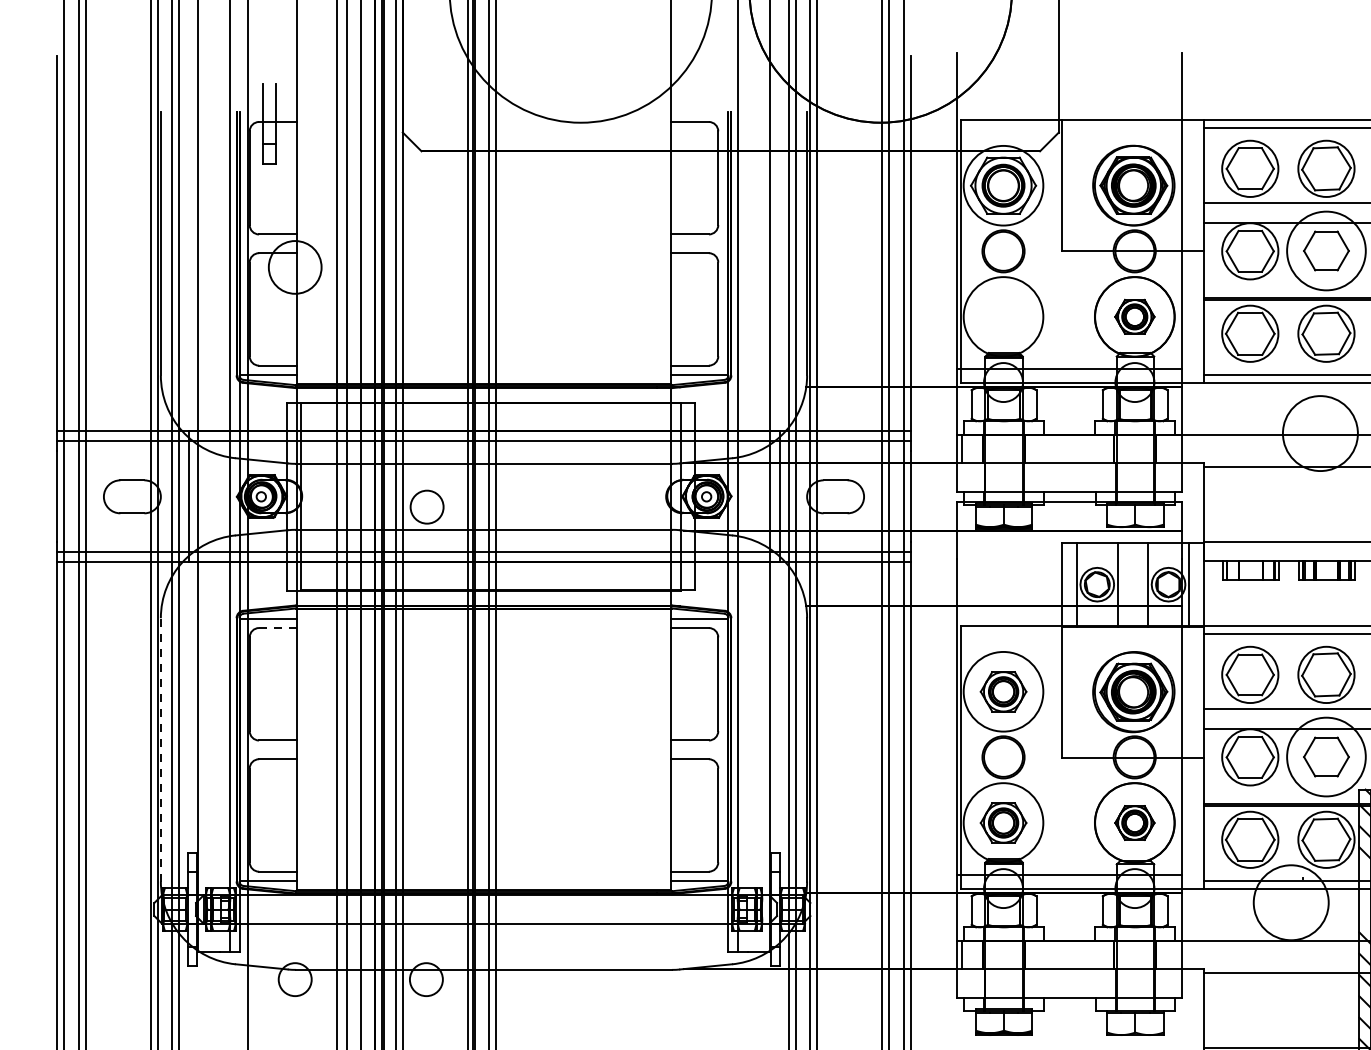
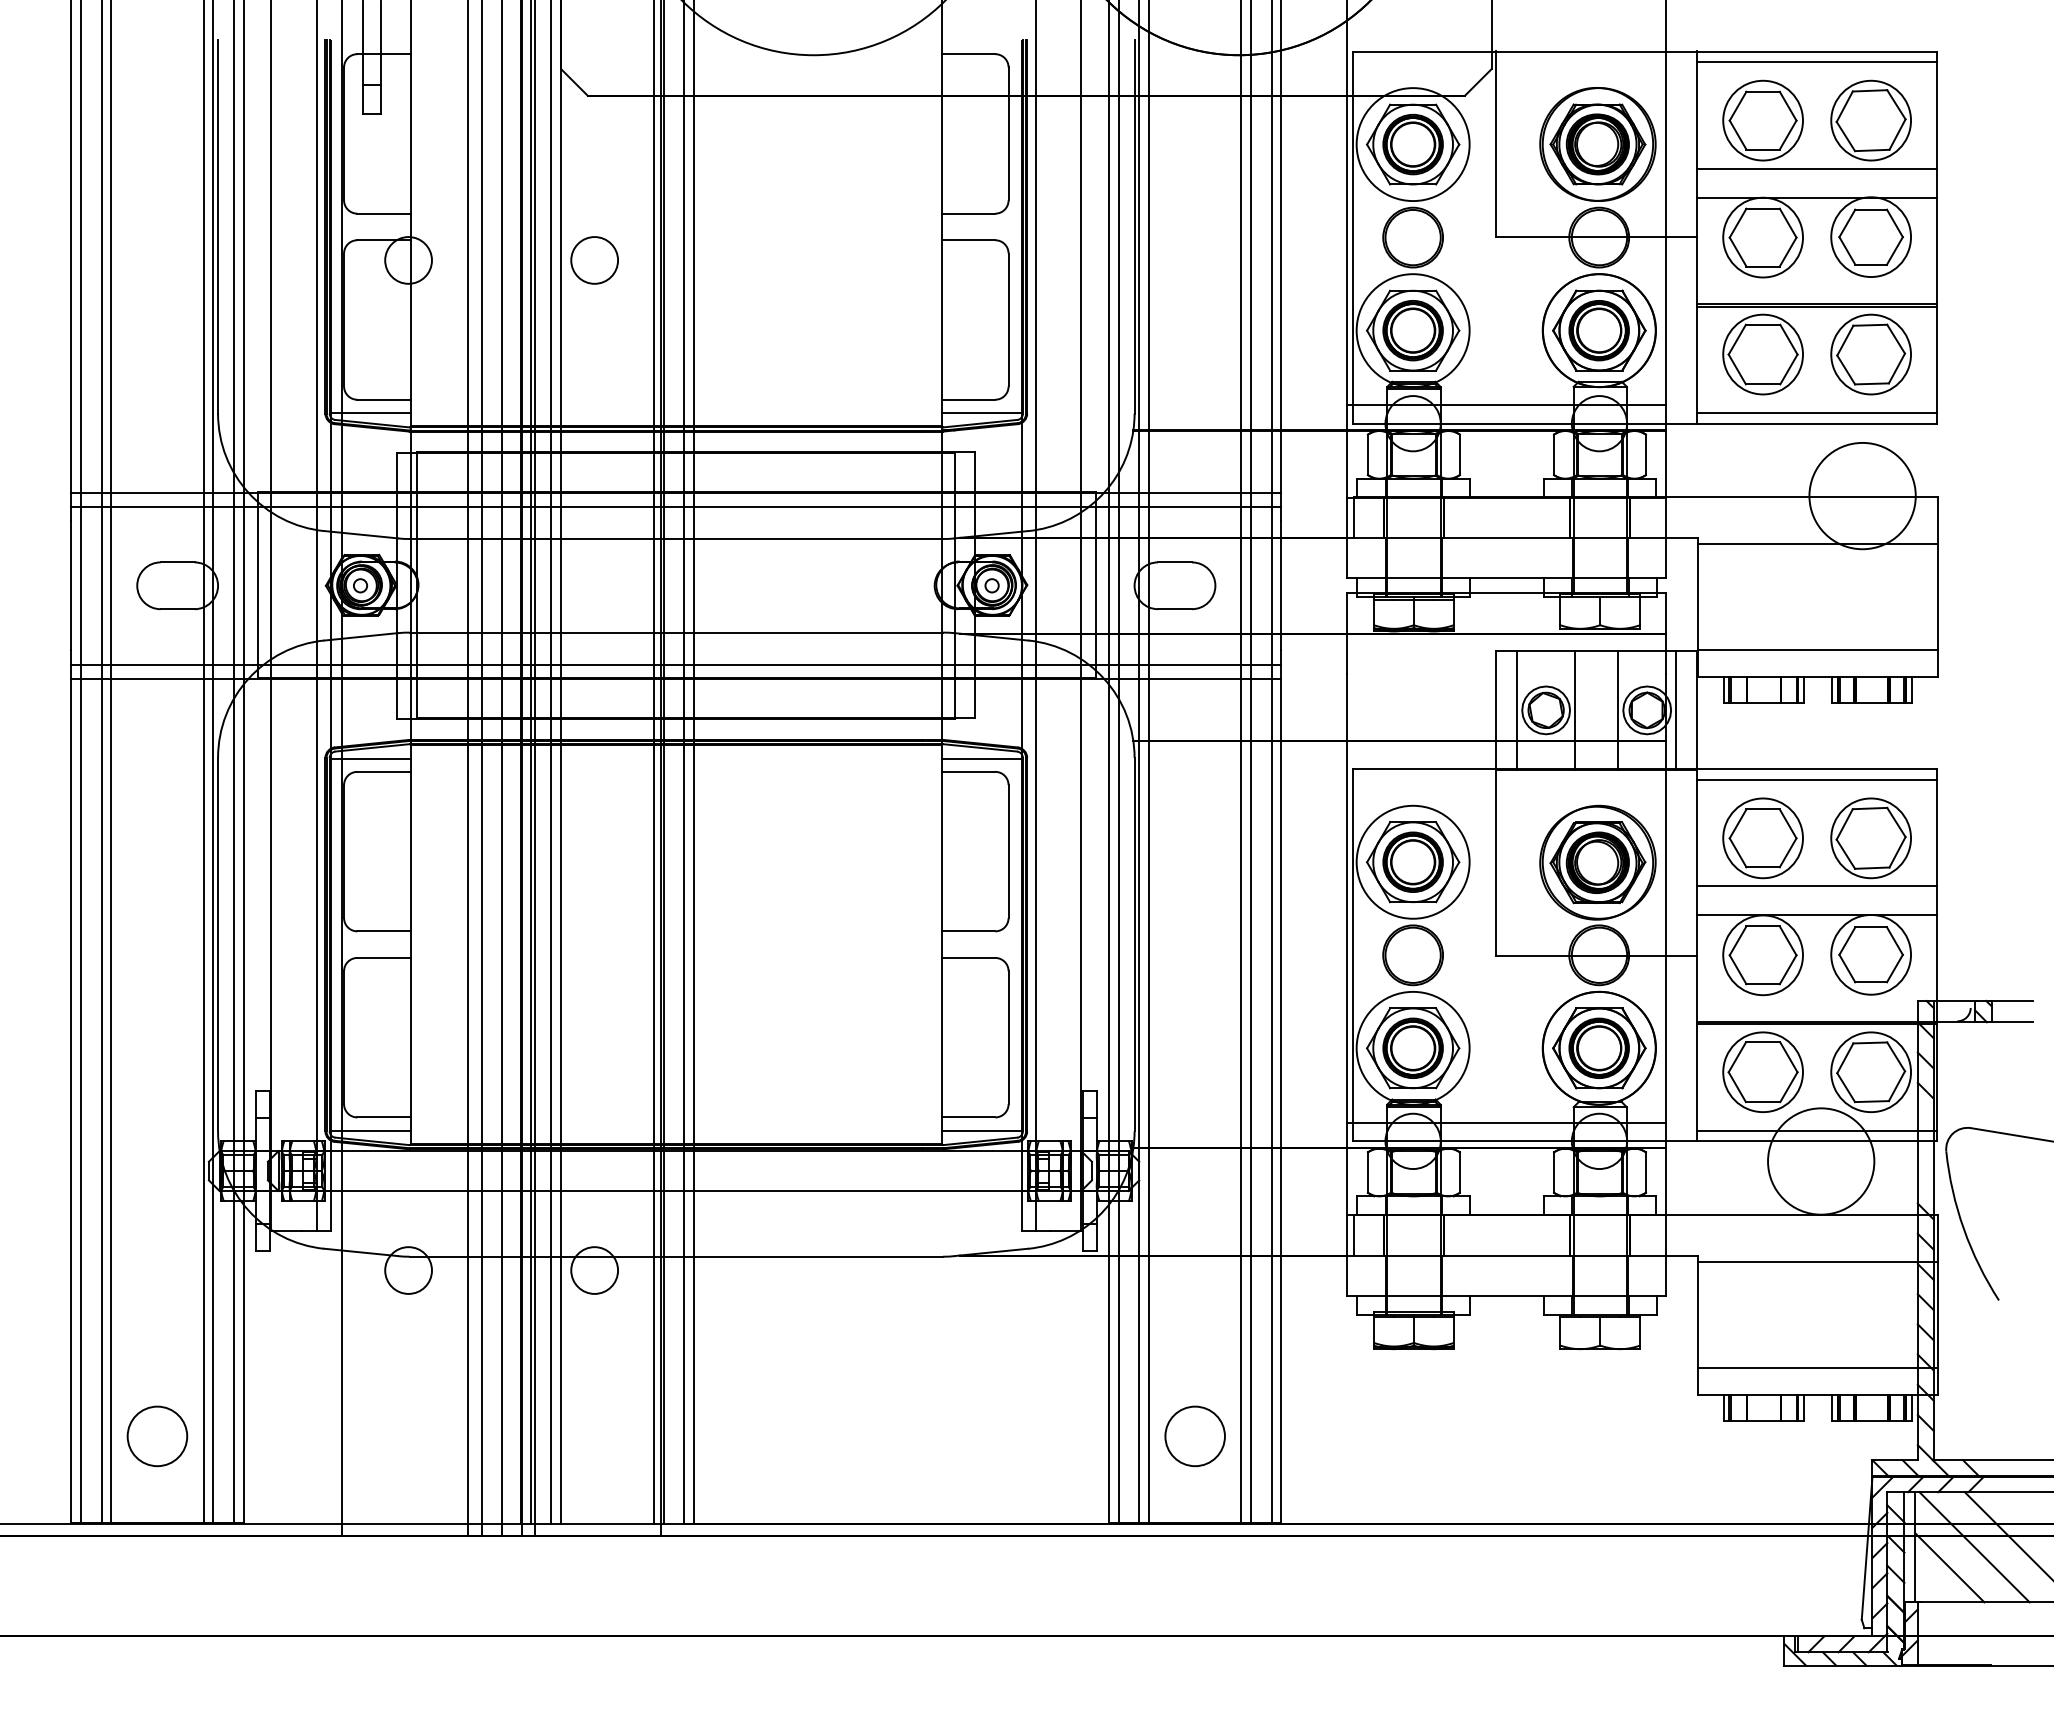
circle: (1326, 251) -> (1871, 237), size x0.71
circle: (295, 267) -> (408, 260), size x0.62
part: (1003, 316) -> (1413, 330), added
part: (1134, 316) -> (1599, 330), size x1.67
circle: (427, 507) -> (594, 260), moved
line: (277, 627) -> (383, 771), dashed -> solid
part: (1003, 691) -> (1413, 862), size x1.43
line: (161, 749) -> (218, 944), dashed -> solid
circle: (1326, 756) -> (1871, 954), size x0.71
part: (1003, 823) -> (1413, 1048), size x1.43
part: (1134, 823) -> (1599, 1048), size x1.67

